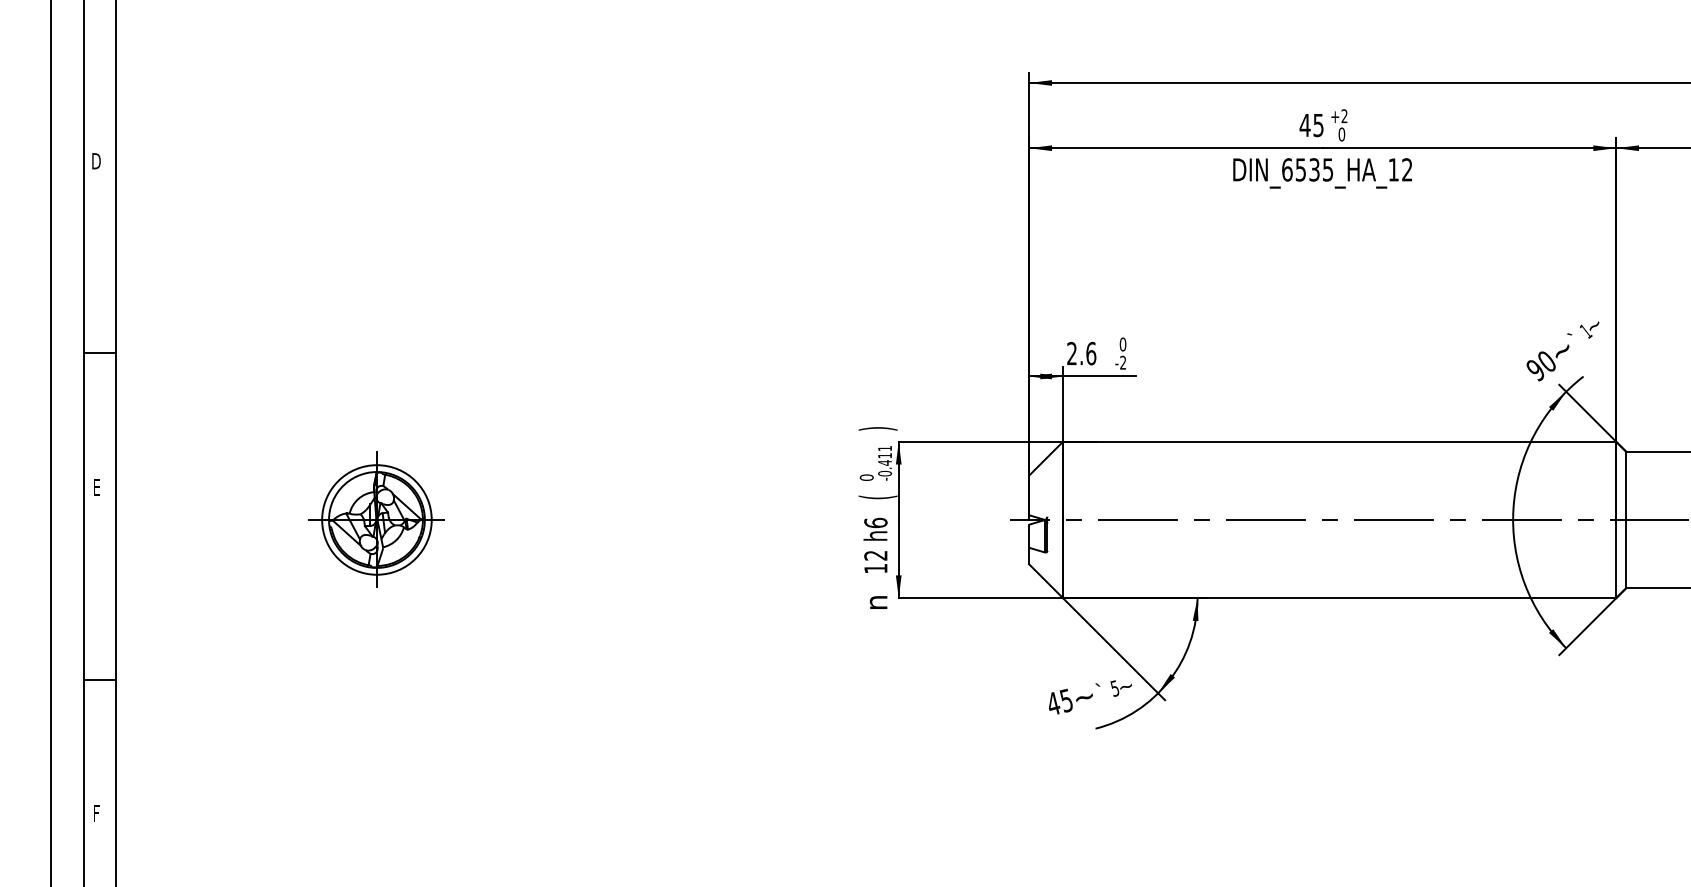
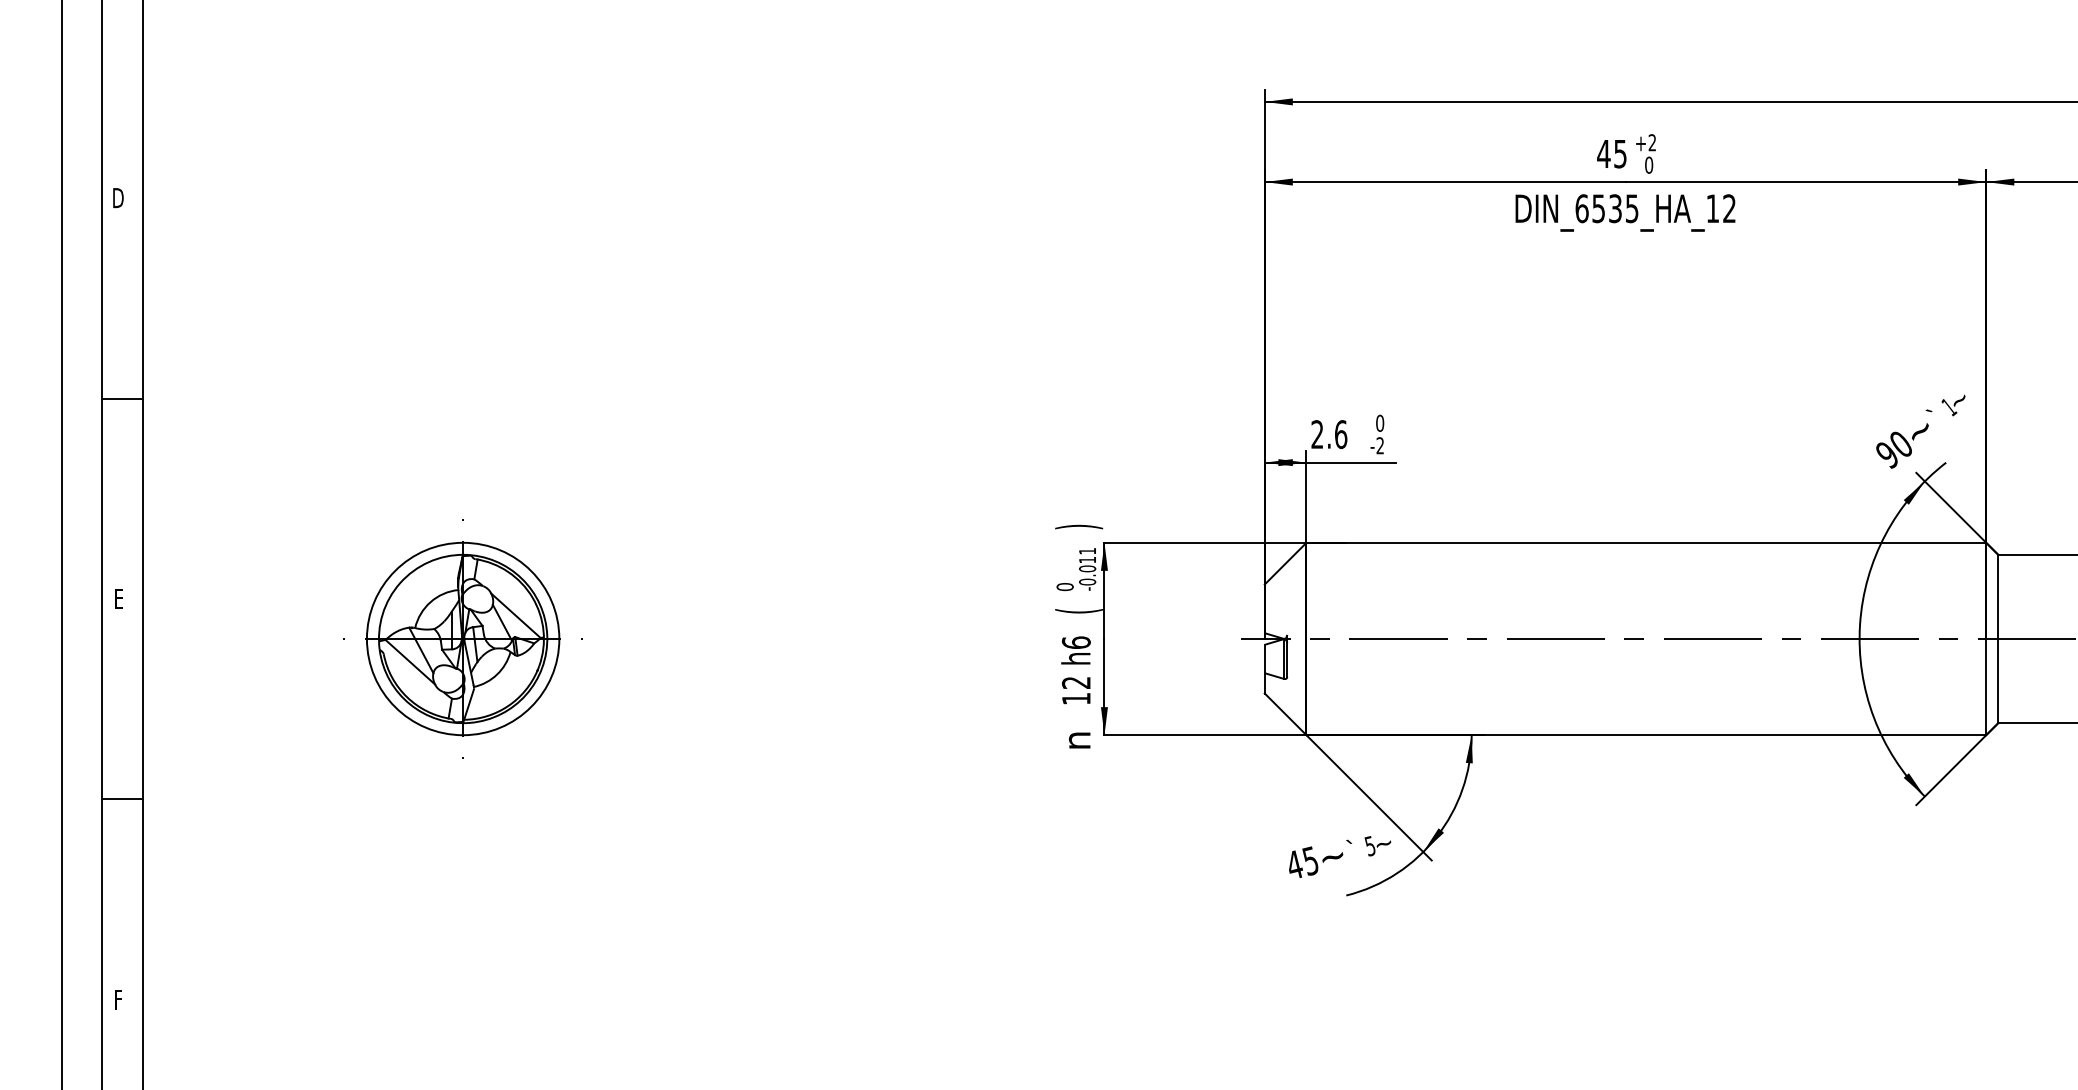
line: (99, 352) -> (122, 398), moved
text: (884, 462) -> (1087, 568), -0.411 -> -0.011
part: (376, 519) -> (462, 638), size x1.43
line: (99, 679) -> (122, 799), moved

